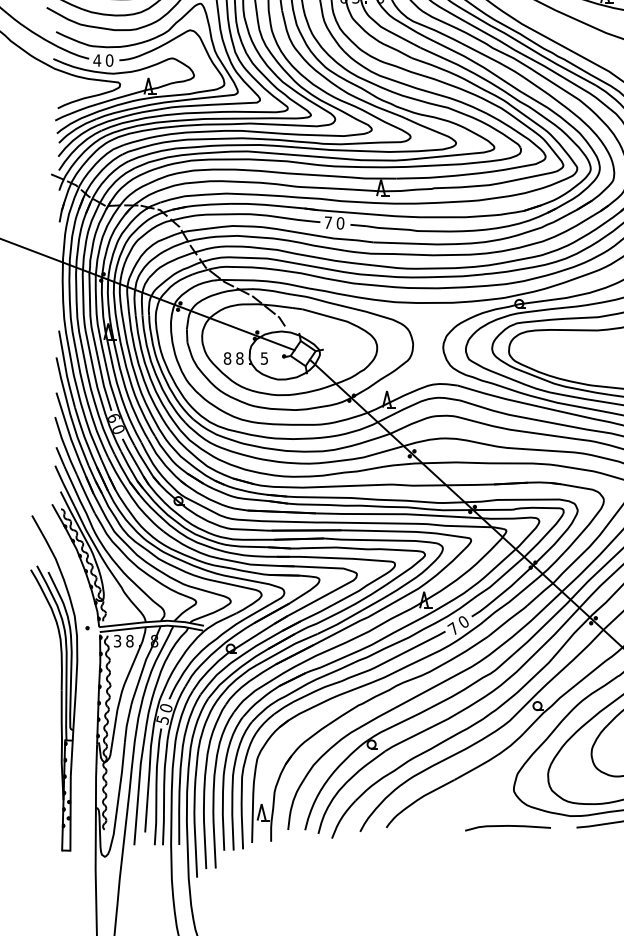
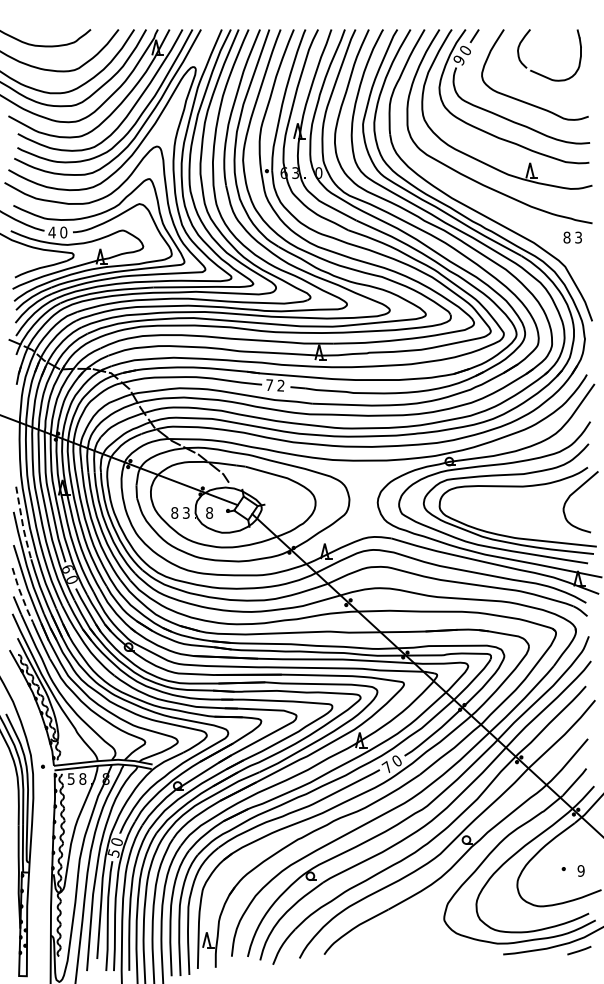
text: (339, 223) -> (280, 385), 0 -> 2
text: (238, 358) -> (185, 512), 8 -> 3
text: (264, 358) -> (209, 512), 5 -> 8
line: (65, 370) -> (22, 524), solid -> dashed
line: (65, 447) -> (22, 596), solid -> dashed
text: (117, 640) -> (71, 778), 3 -> 5
curve: (507, 826) -> (438, 953), removed

